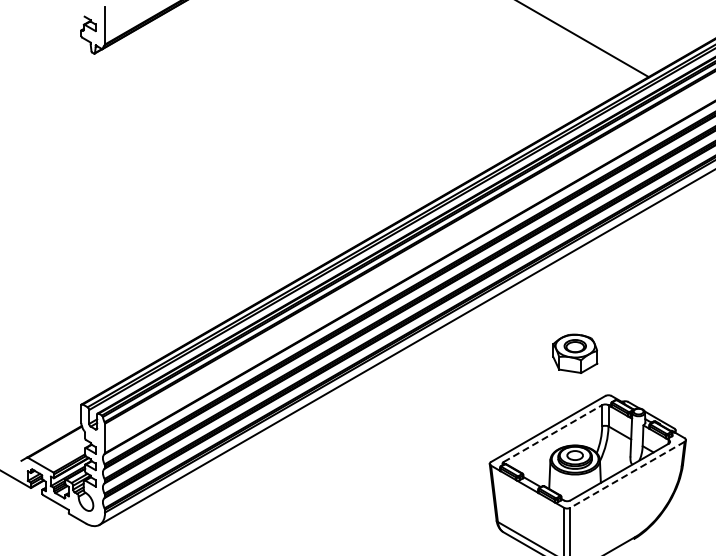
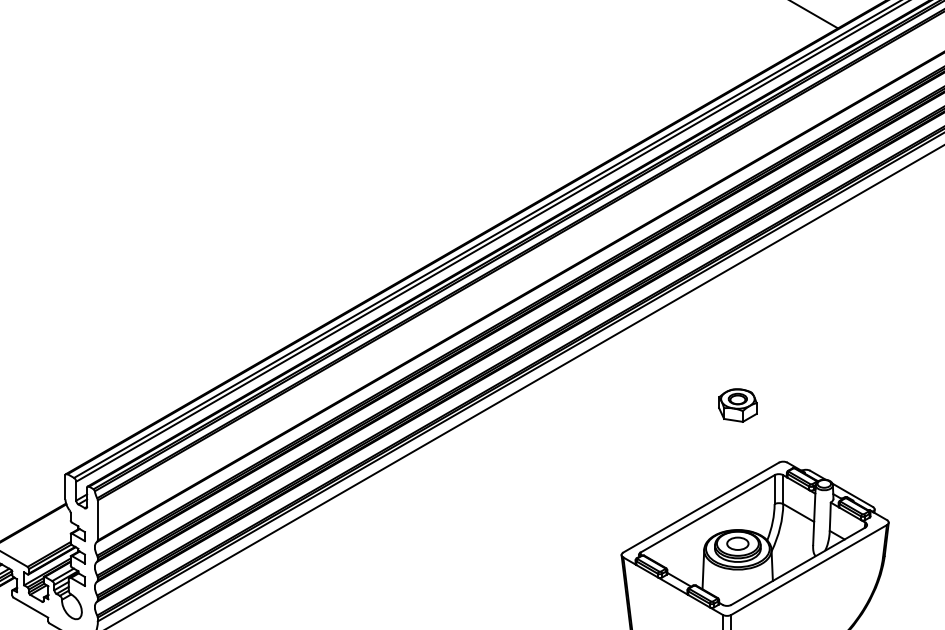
part: (574, 354) -> (736, 406), size x0.62
line: (552, 433) -> (707, 513), dashed -> solid
line: (627, 474) -> (809, 569), dashed -> solid

